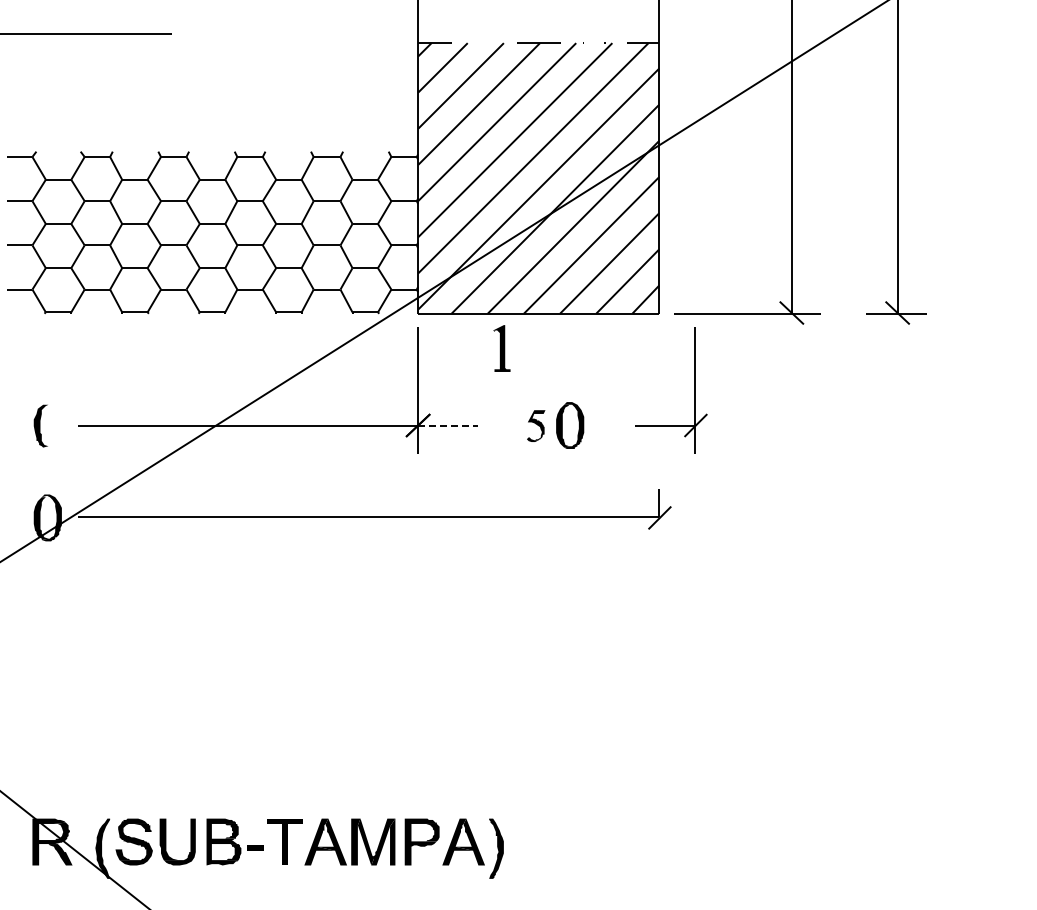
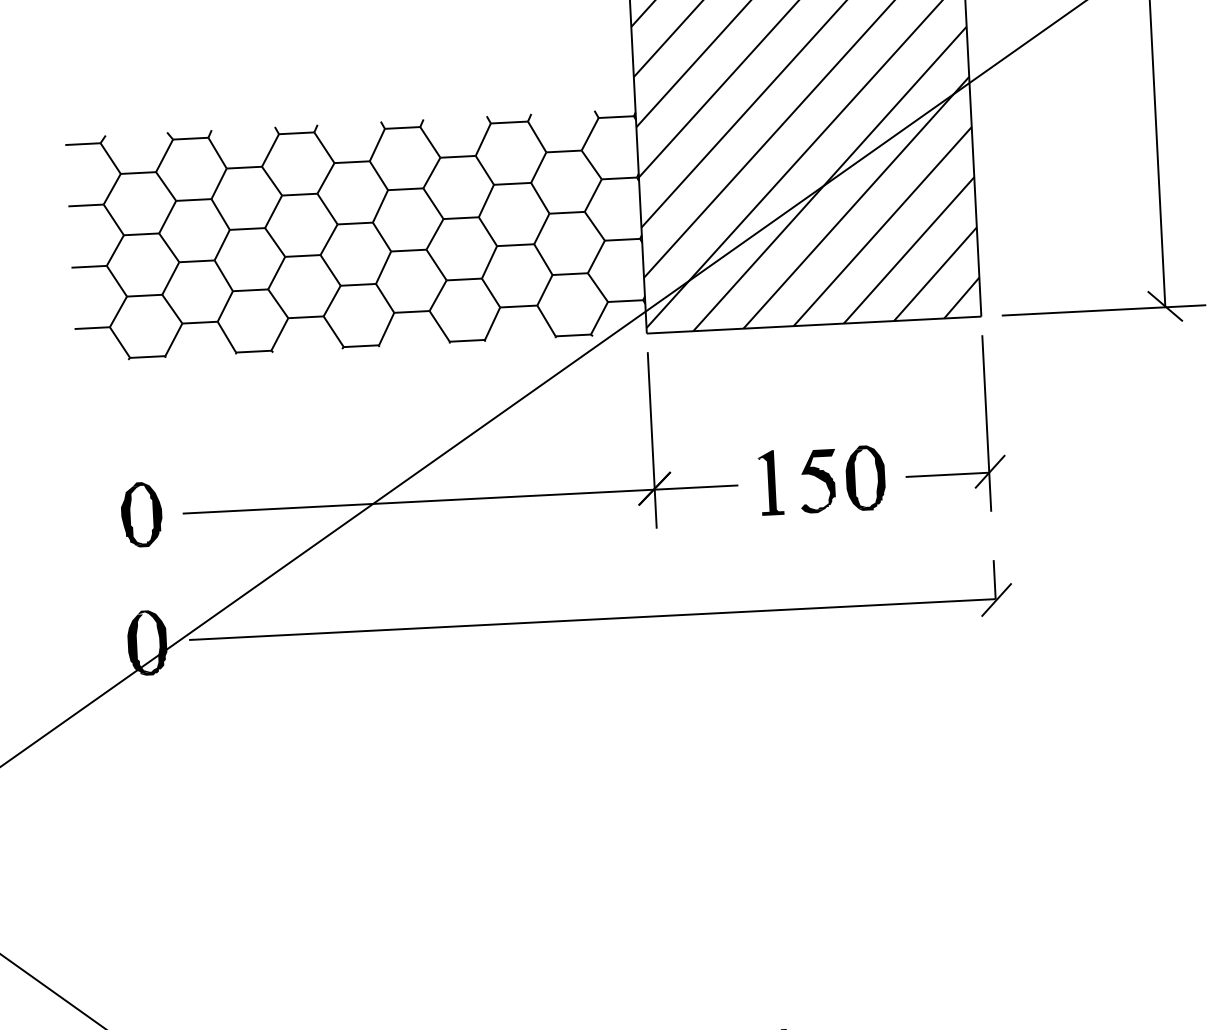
part: (501, 348) -> (770, 482), moved
part: (694, 390) -> (985, 423), moved
fill: (53, 425) -> (148, 514), added
part: (536, 425) -> (818, 480), size x1.43
line: (448, 426) -> (696, 487), dashed -> solid

